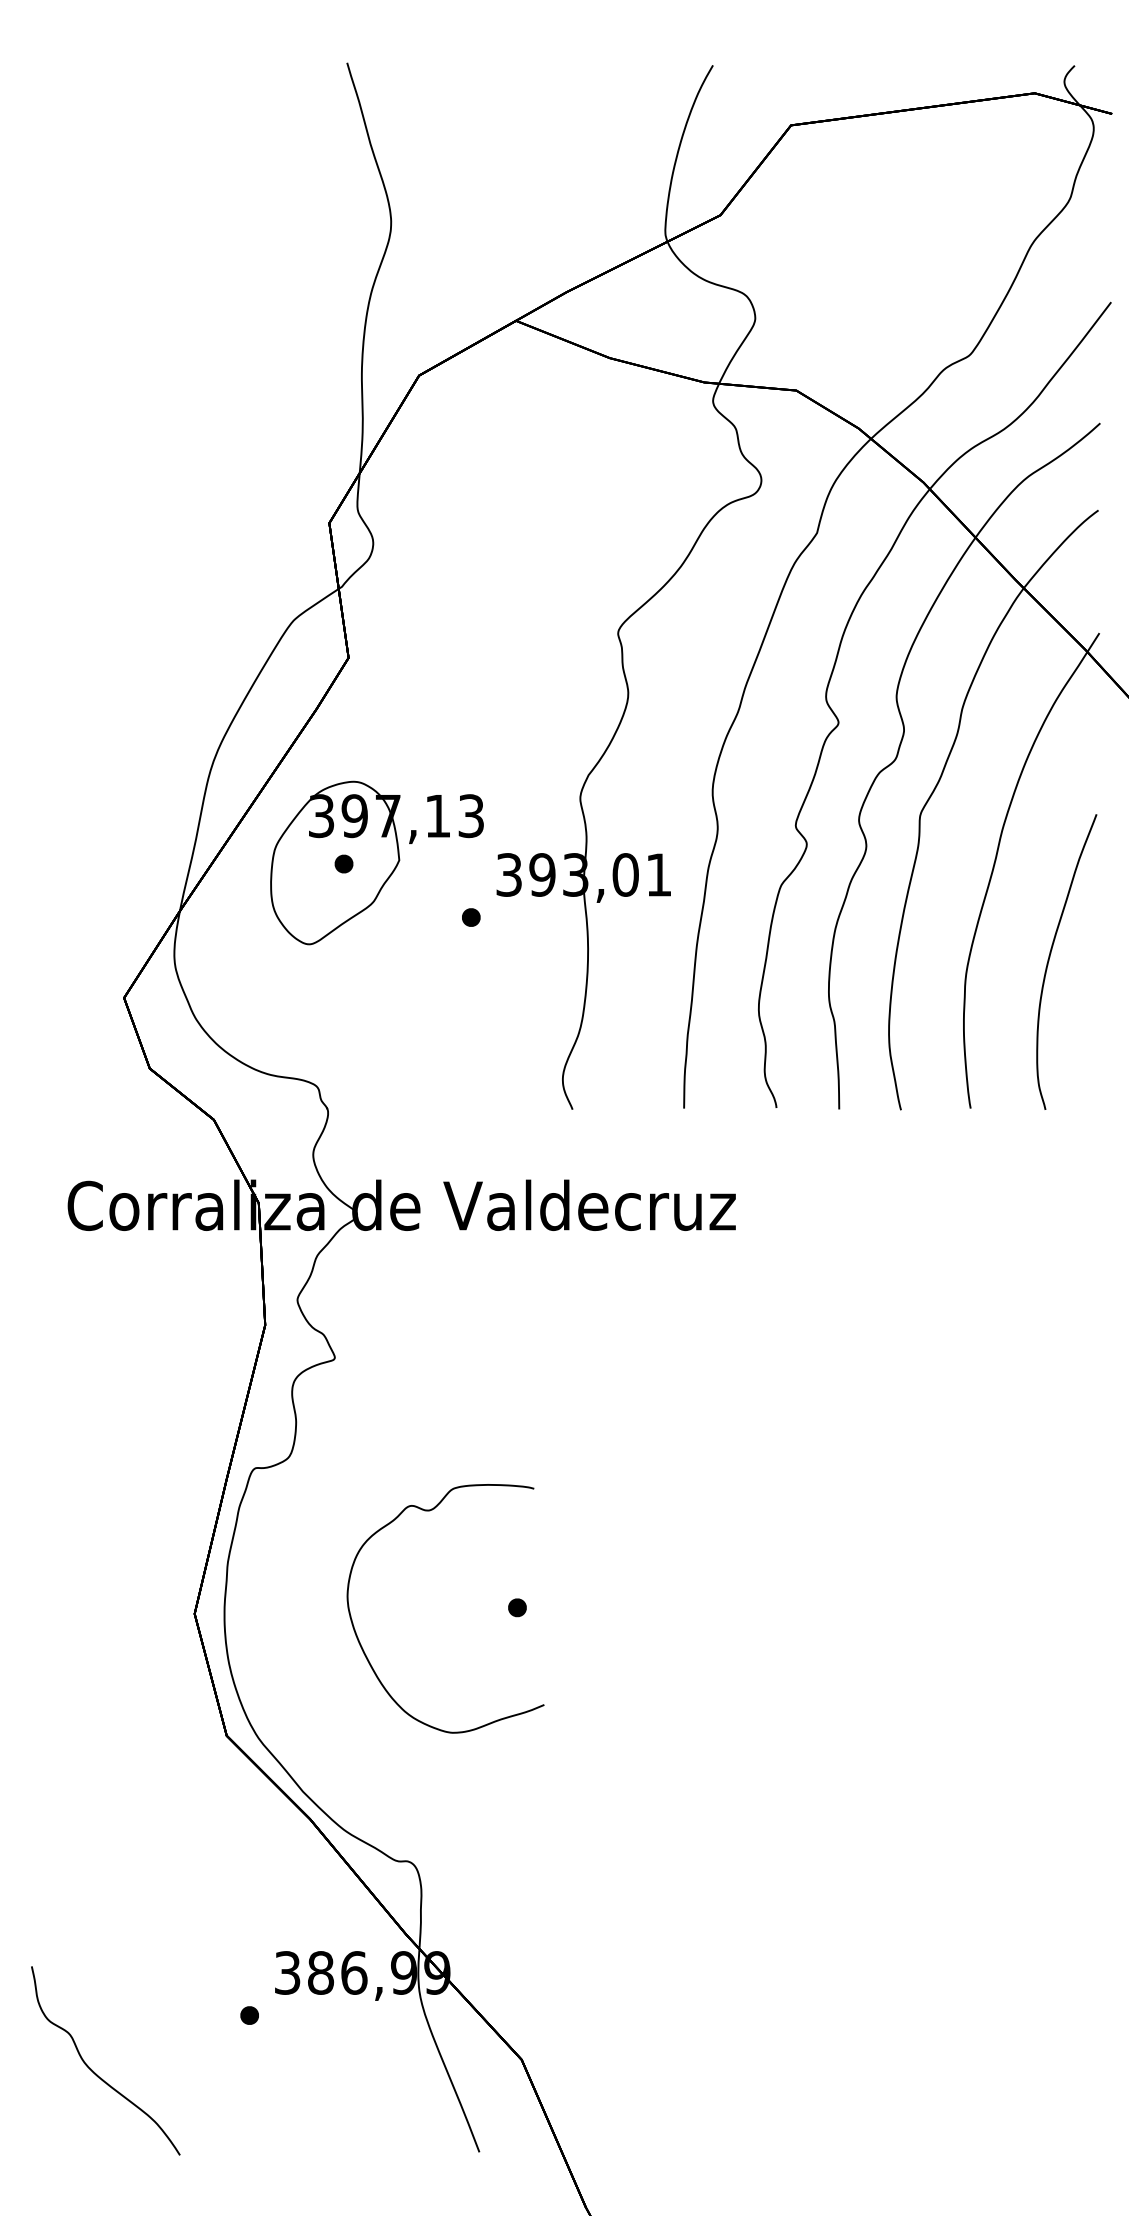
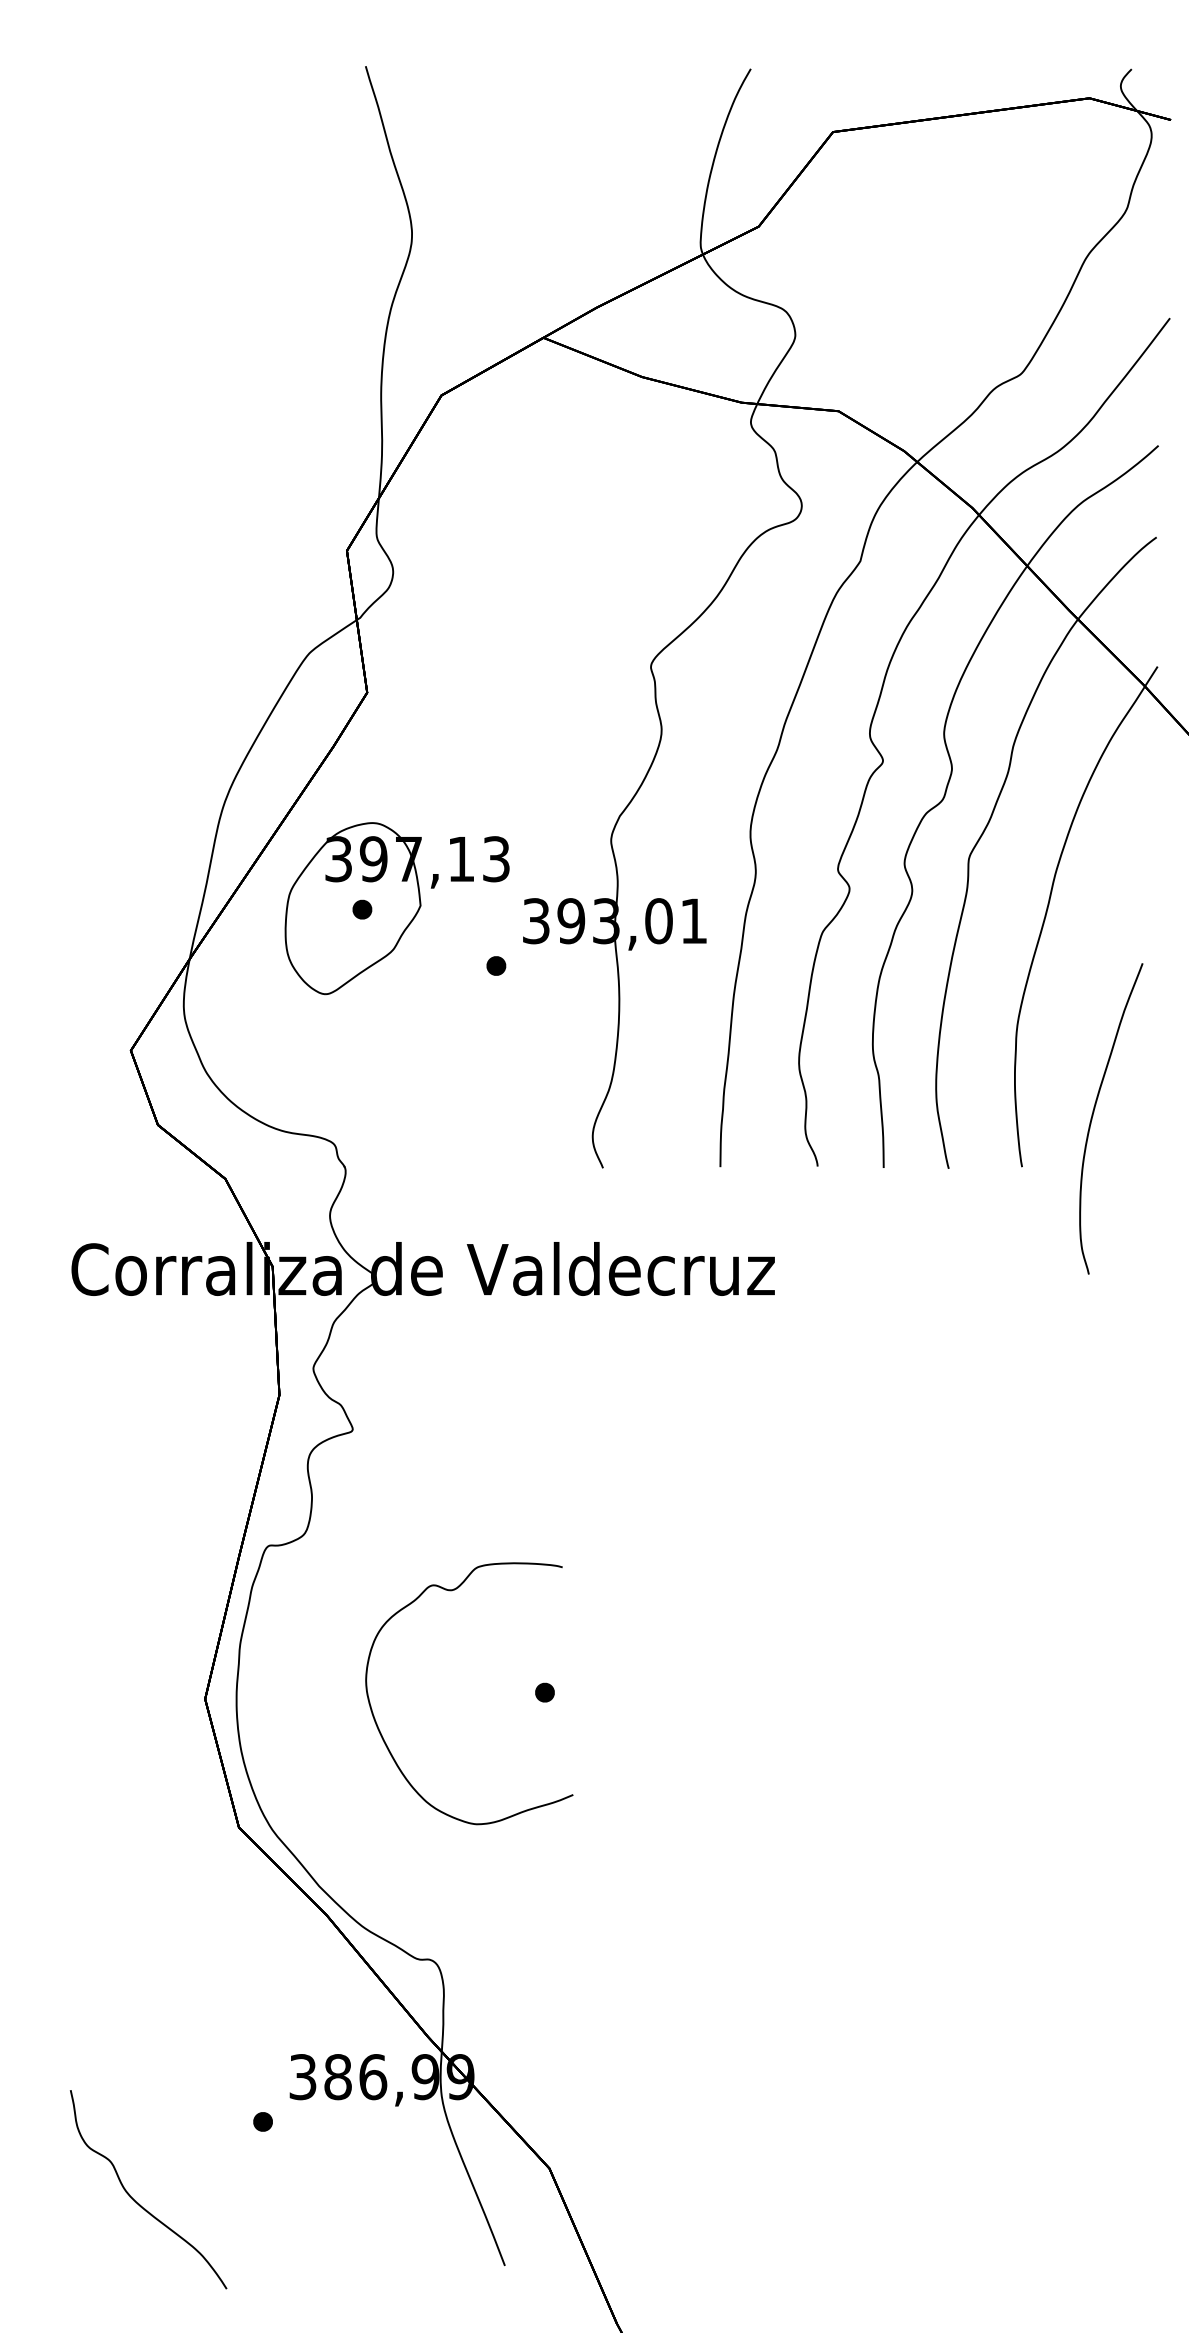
curve: (1050, 956) -> (1094, 1112), moved
curve: (96, 2073) -> (138, 2202), moved

